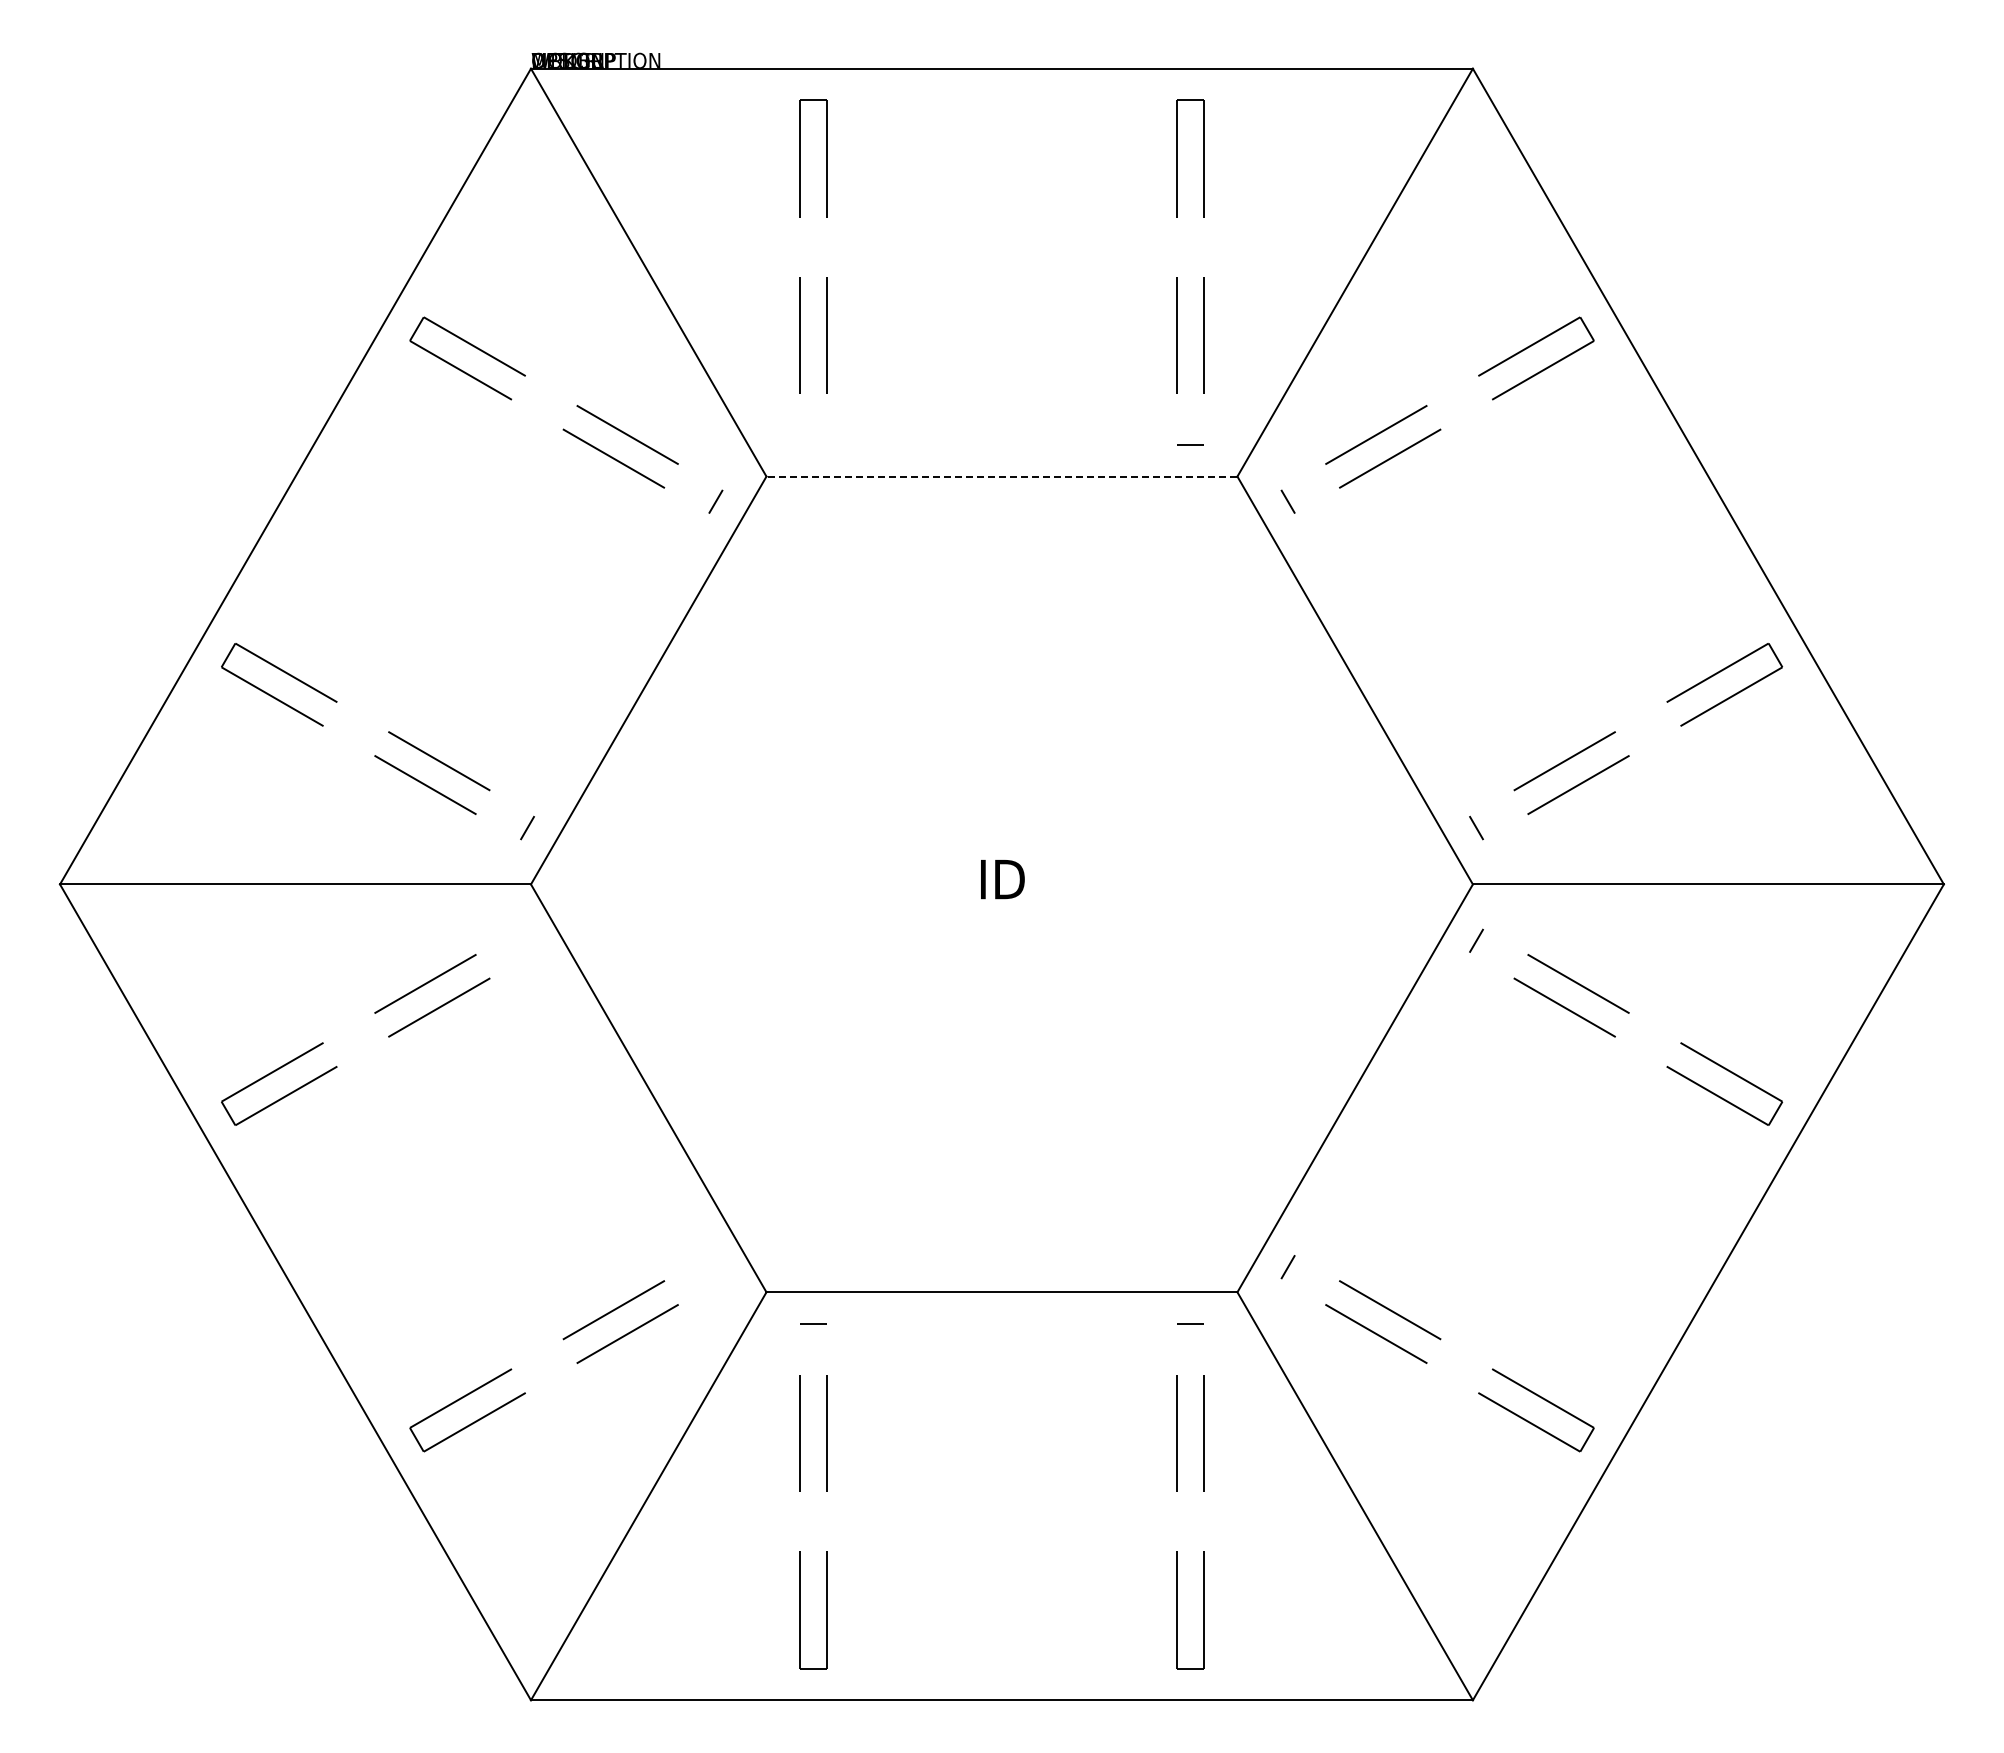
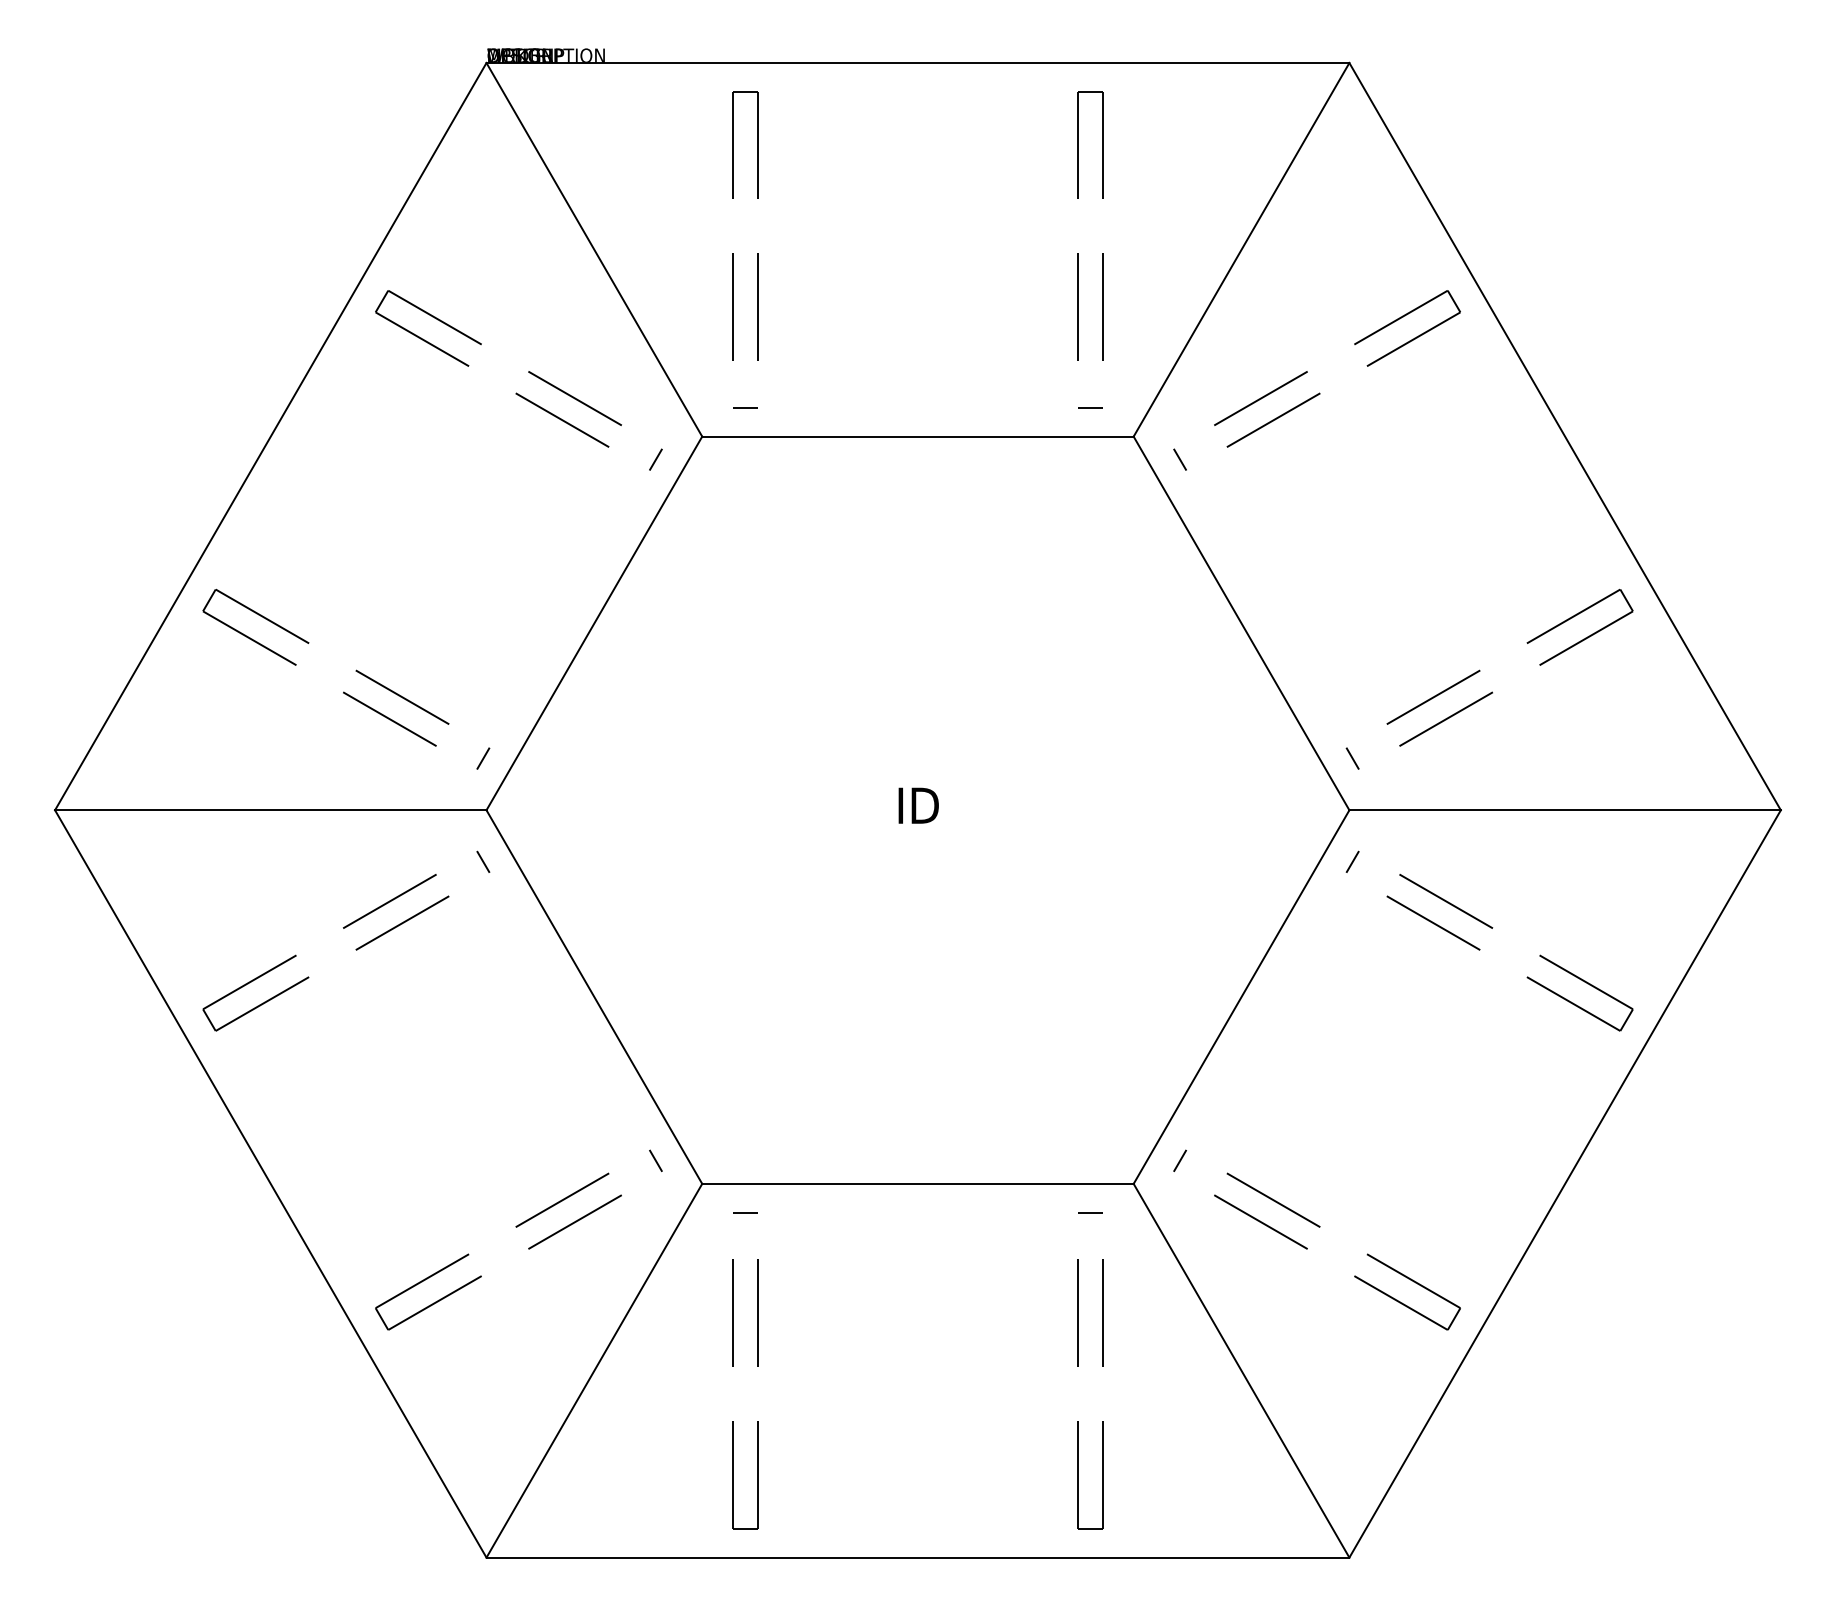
line: (813, 444) -> (745, 407), added
line: (1001, 476) -> (917, 436), dashed -> solid
line: (527, 940) -> (483, 861), added
line: (715, 1267) -> (655, 1161), added

